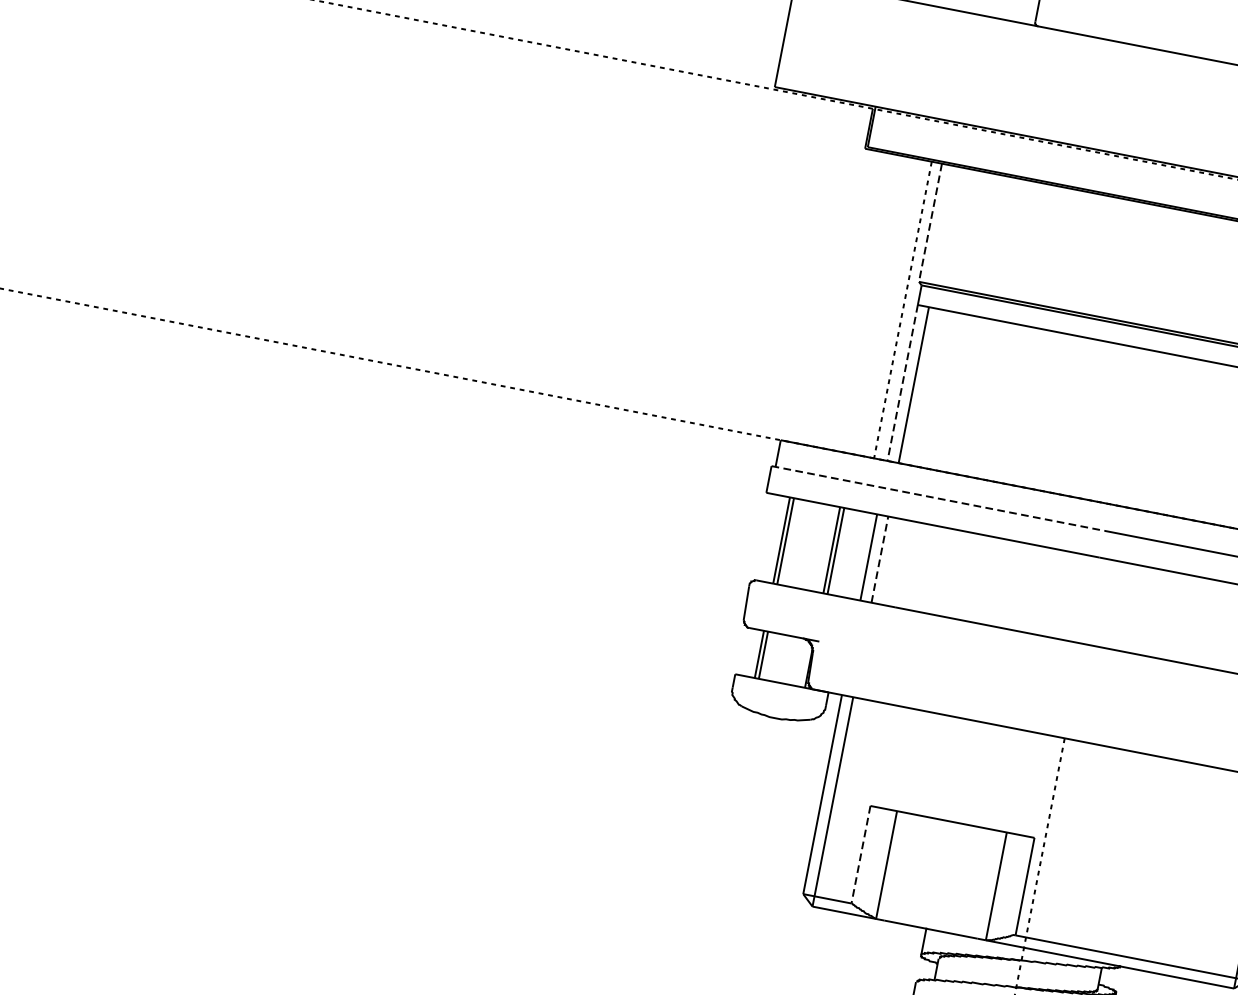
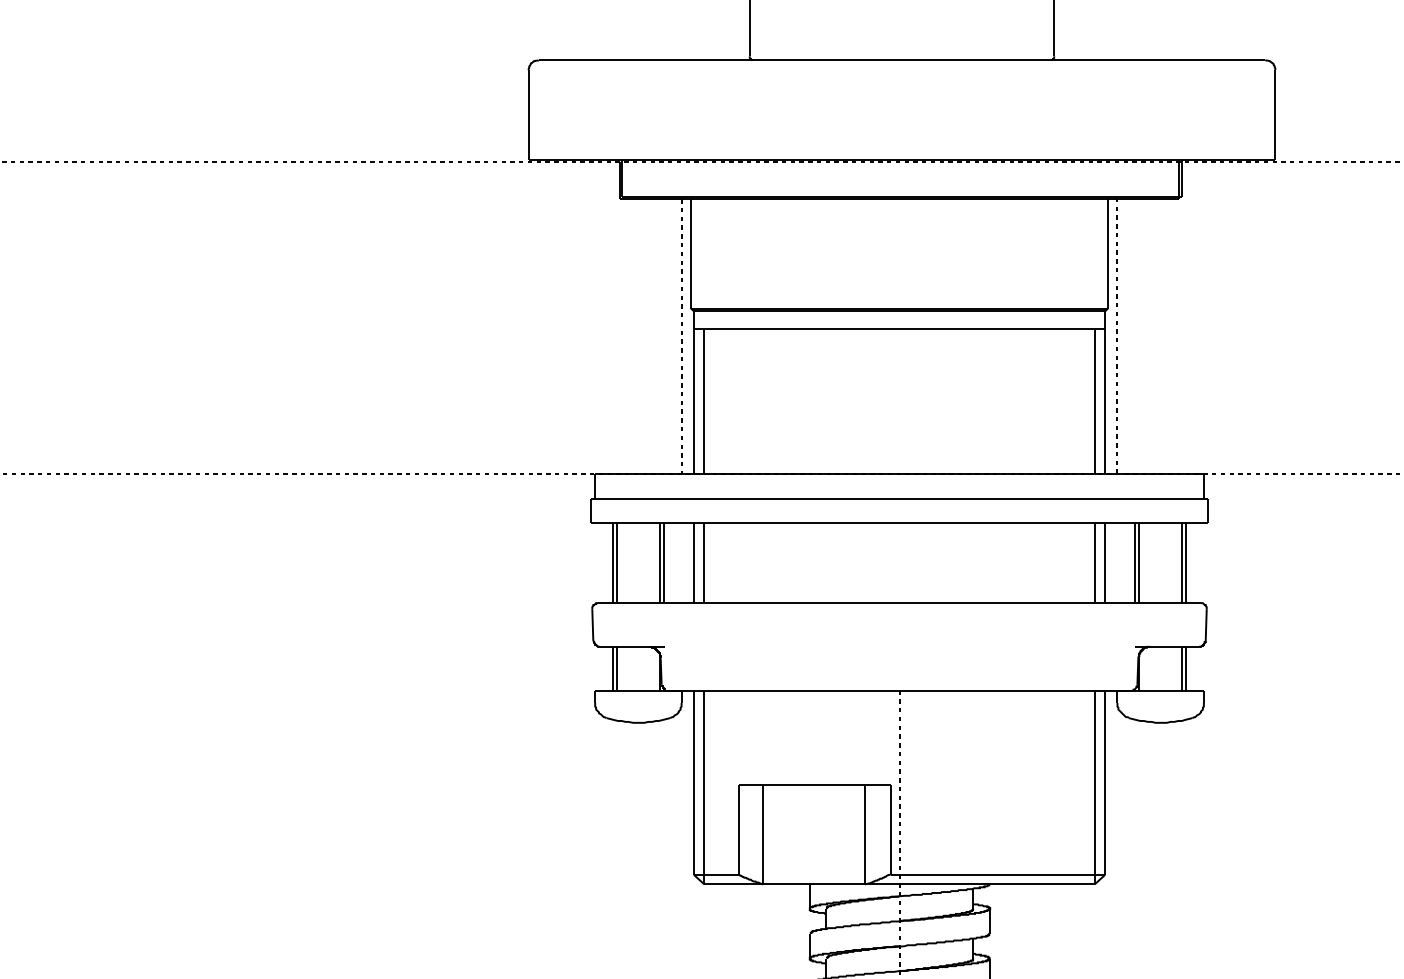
line: (931, 222) -> (691, 253), dashed -> solid
line: (903, 383) -> (694, 402), dashed -> solid
line: (939, 498) -> (746, 498), dashed -> solid
line: (880, 559) -> (704, 563), dashed -> solid
line: (860, 855) -> (738, 830), dashed -> solid

